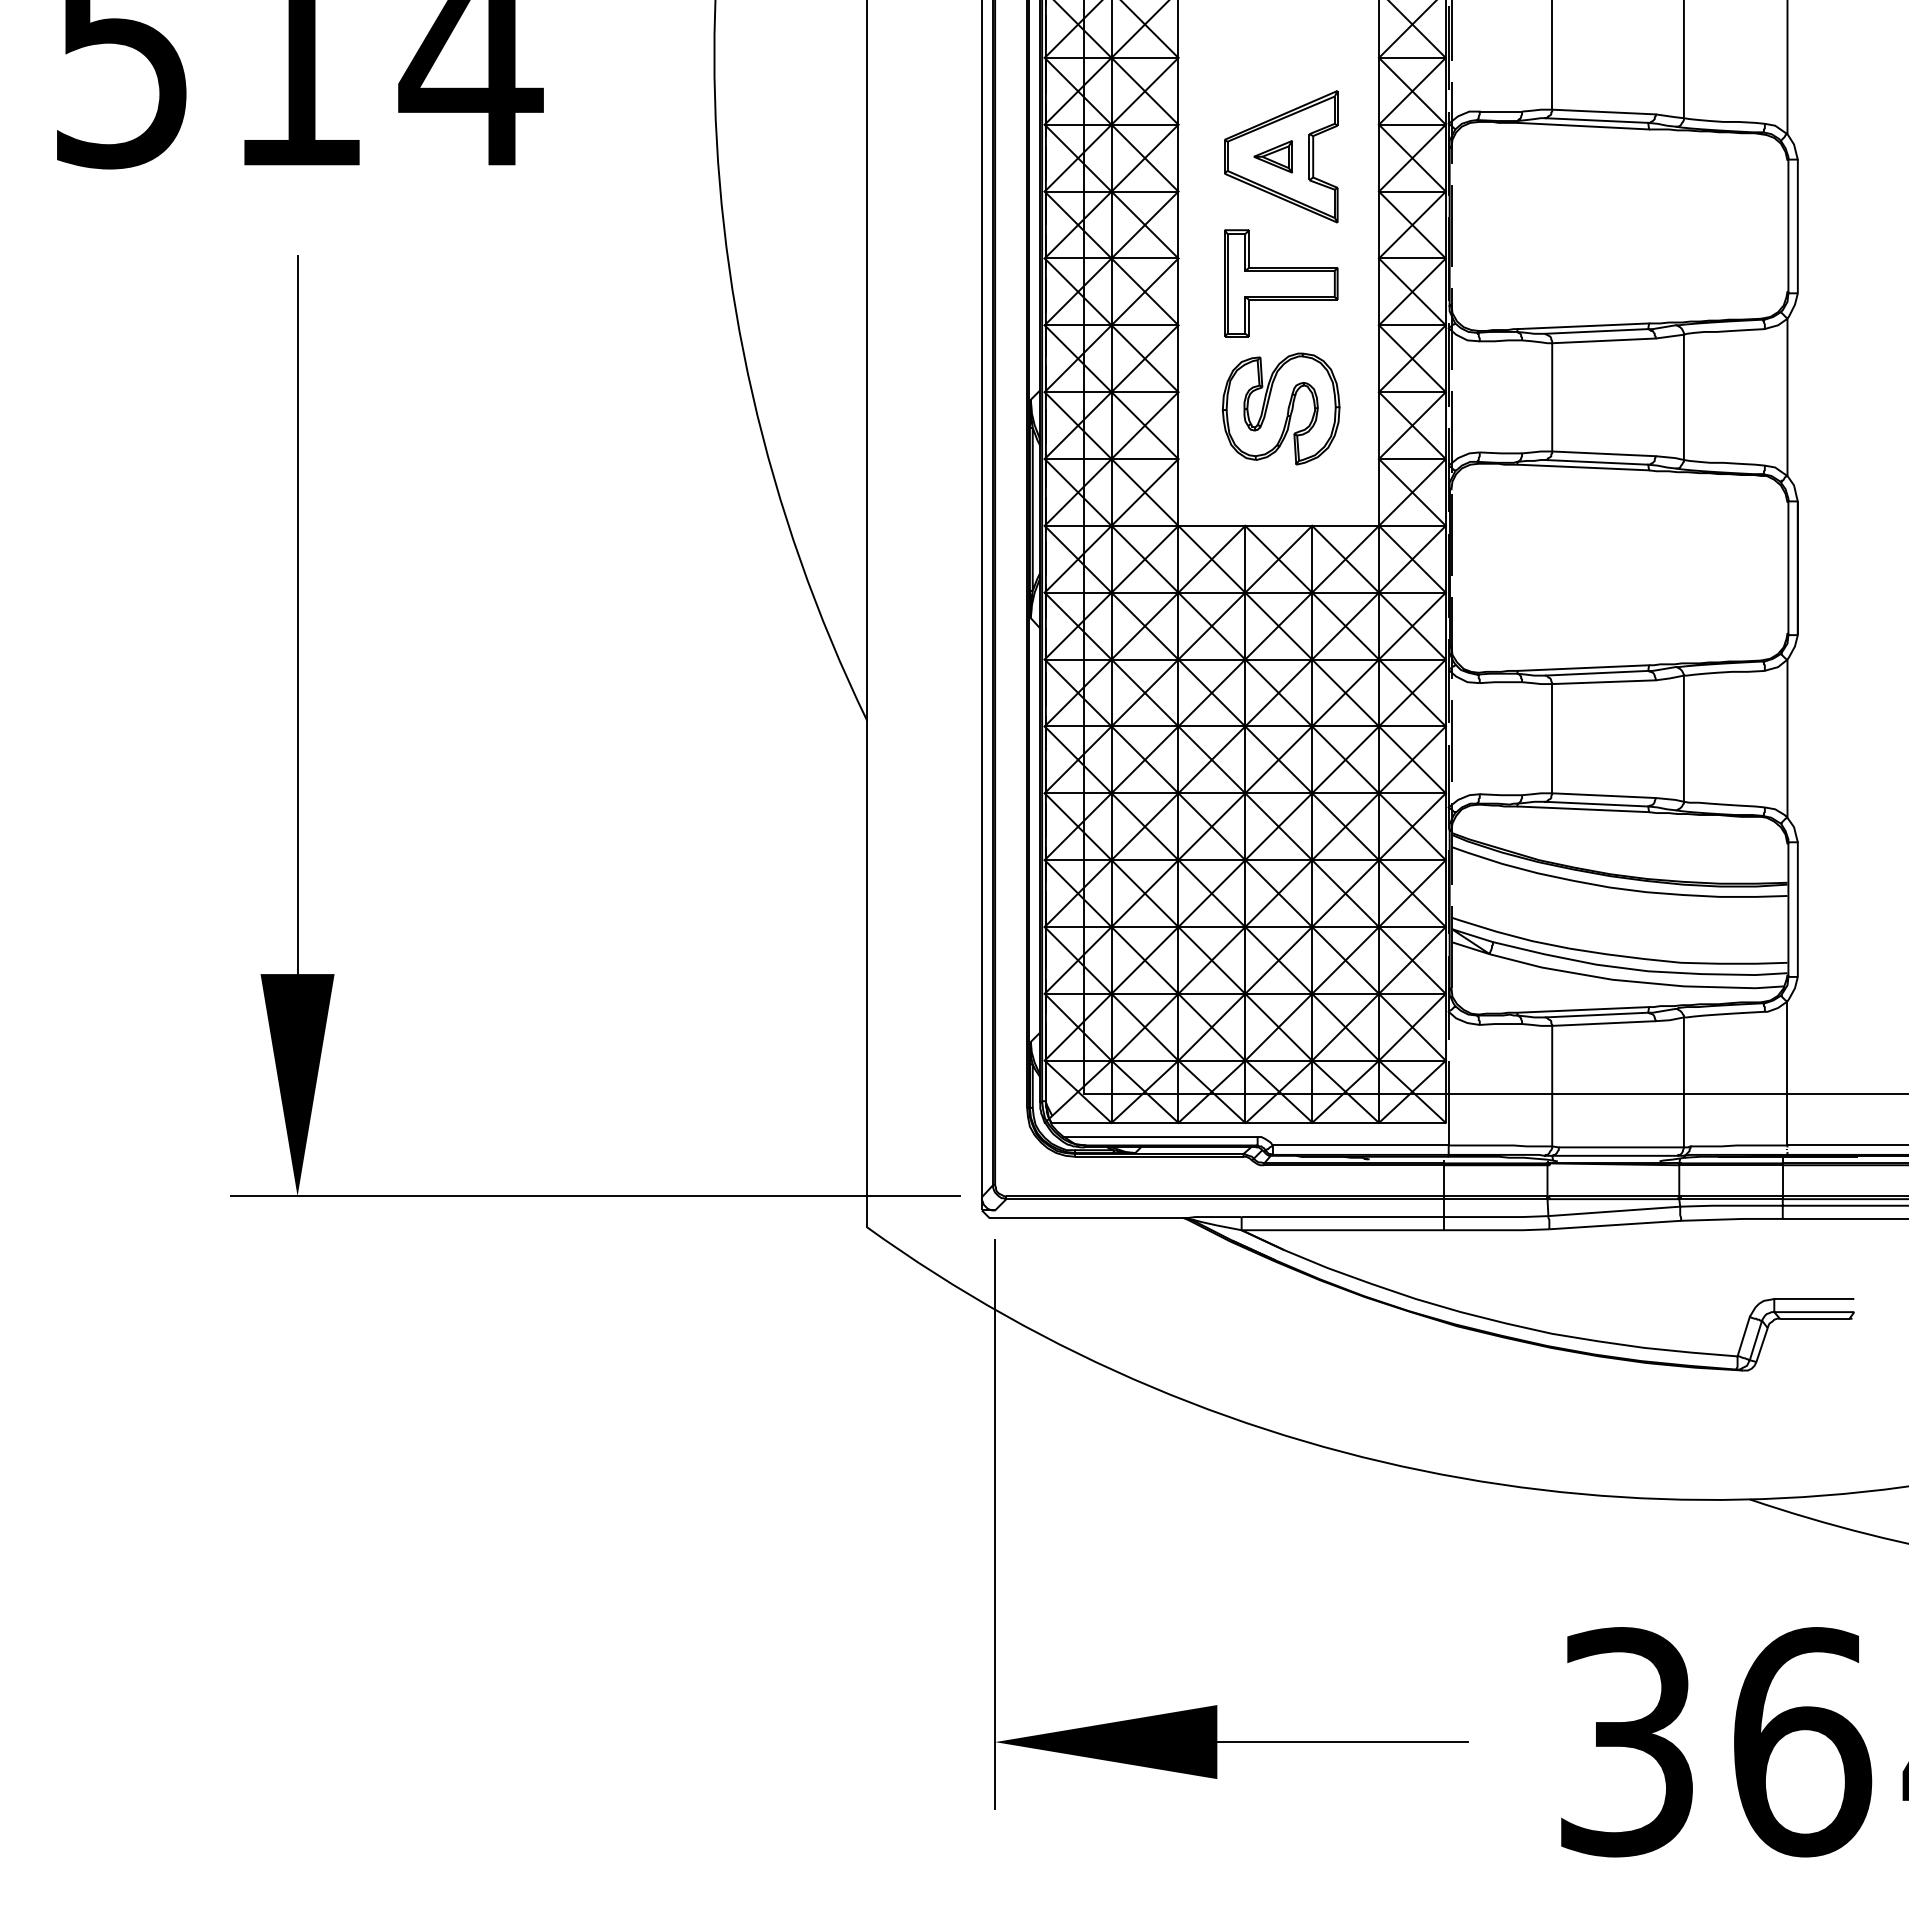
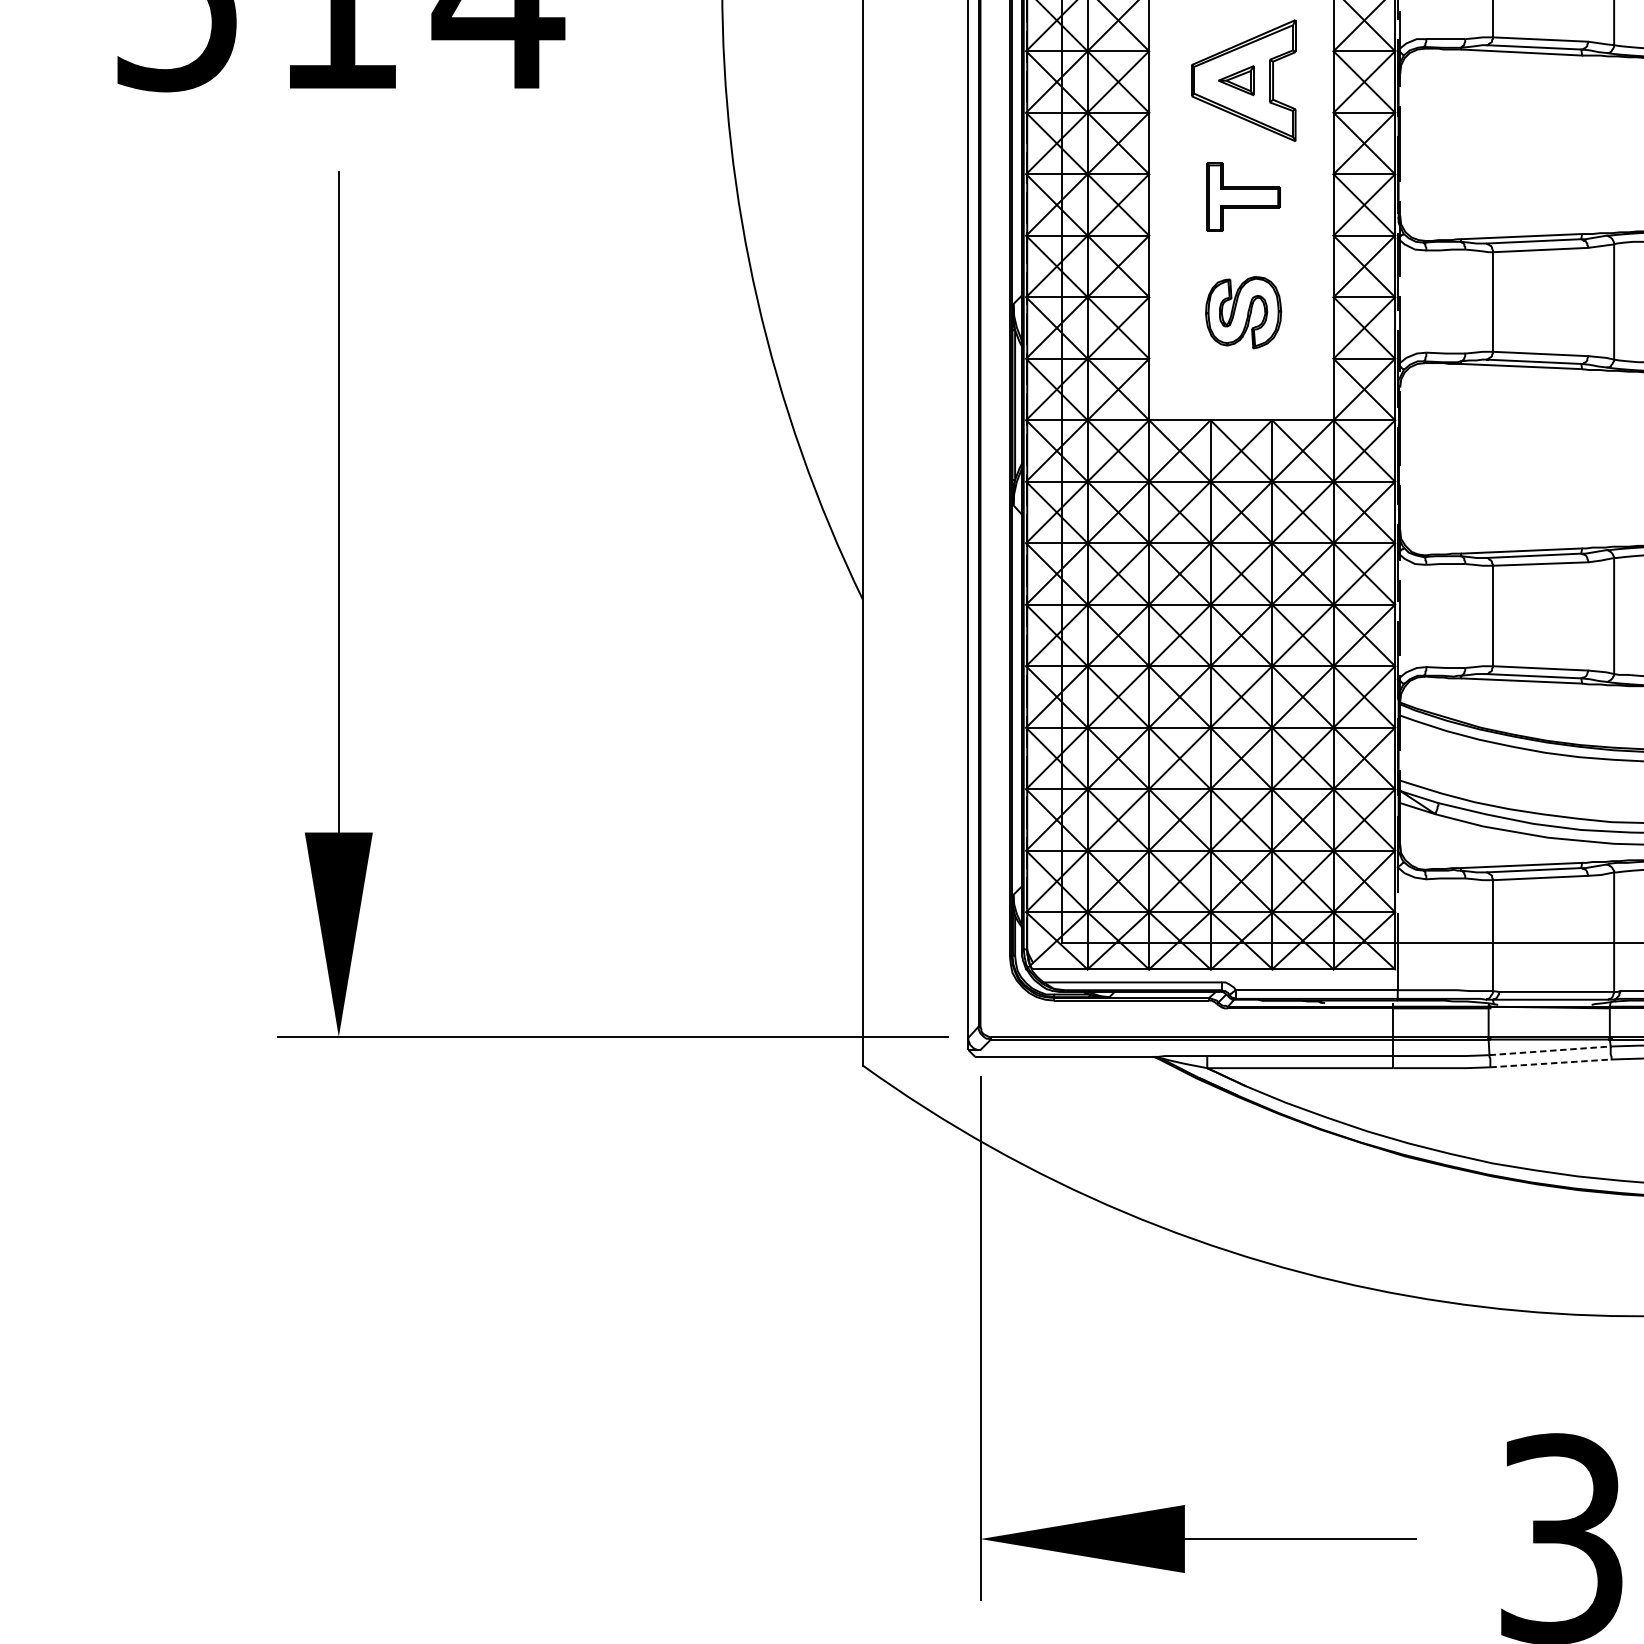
part: (1281, 283) -> (1243, 197), size x0.7
part: (1280, 408) -> (1243, 312), size x0.7
line: (1614, 1211) -> (1550, 1050), solid -> dashed
line: (1615, 1225) -> (1551, 1063), solid -> dashed

